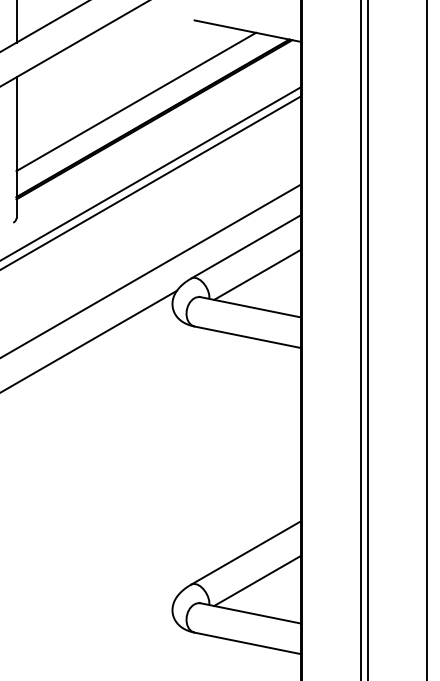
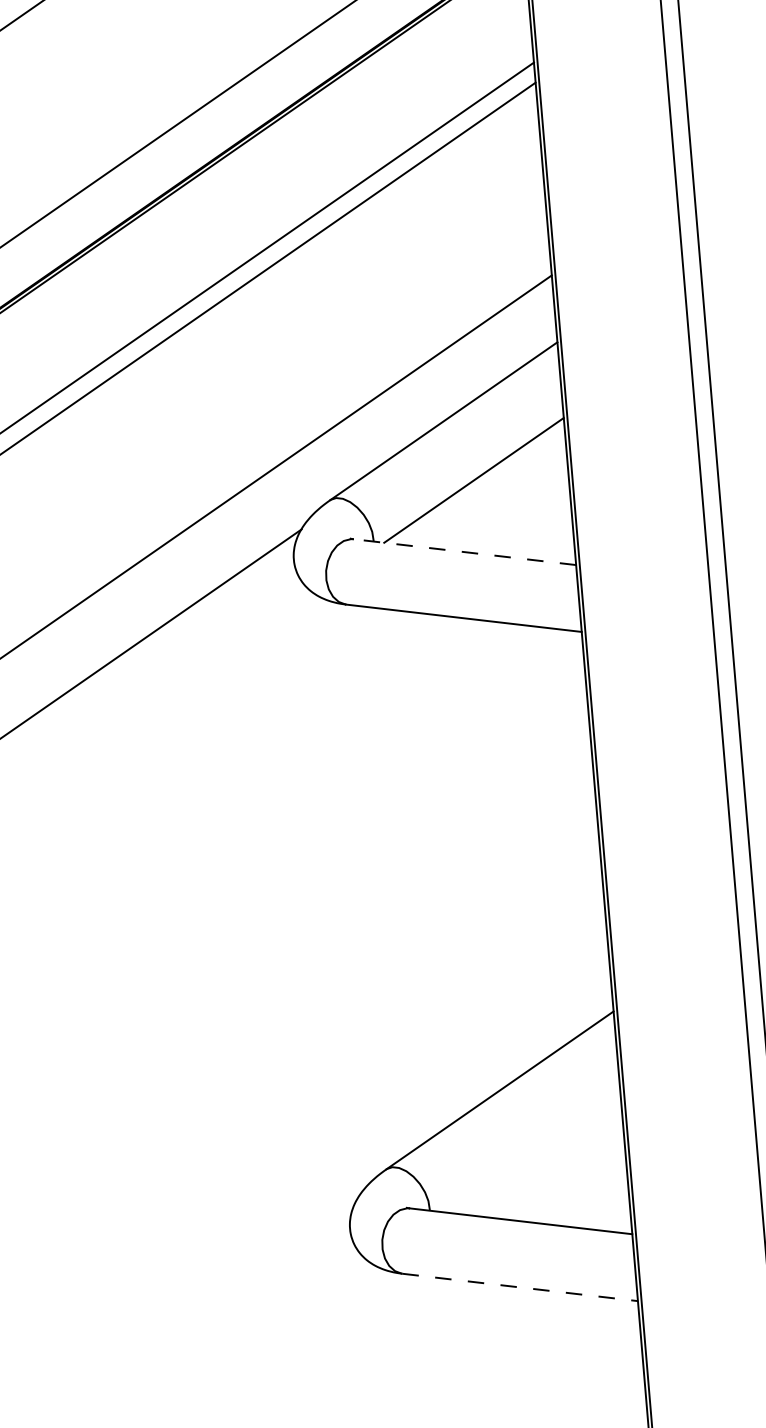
line: (250, 307) -> (464, 552), solid -> dashed
line: (257, 581) -> (530, 1150), removed
line: (248, 643) -> (522, 1287), solid -> dashed

